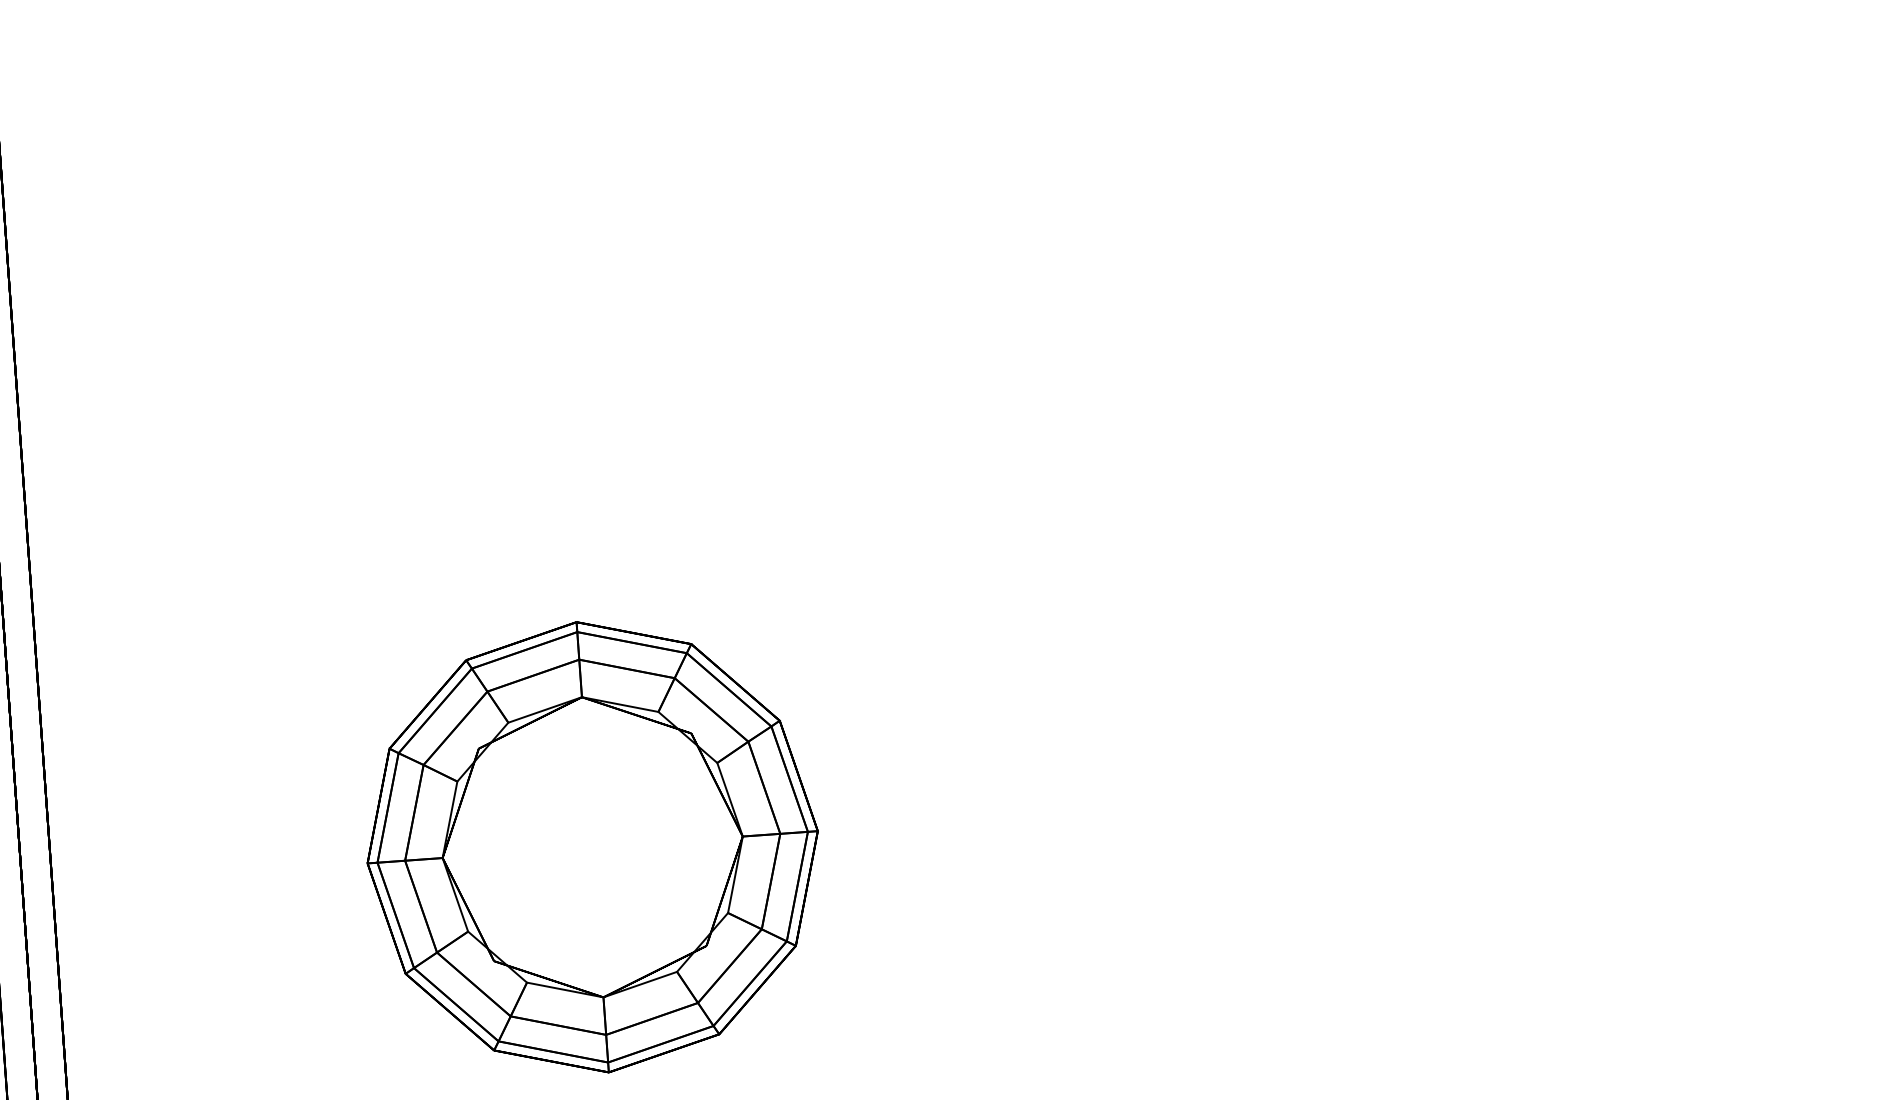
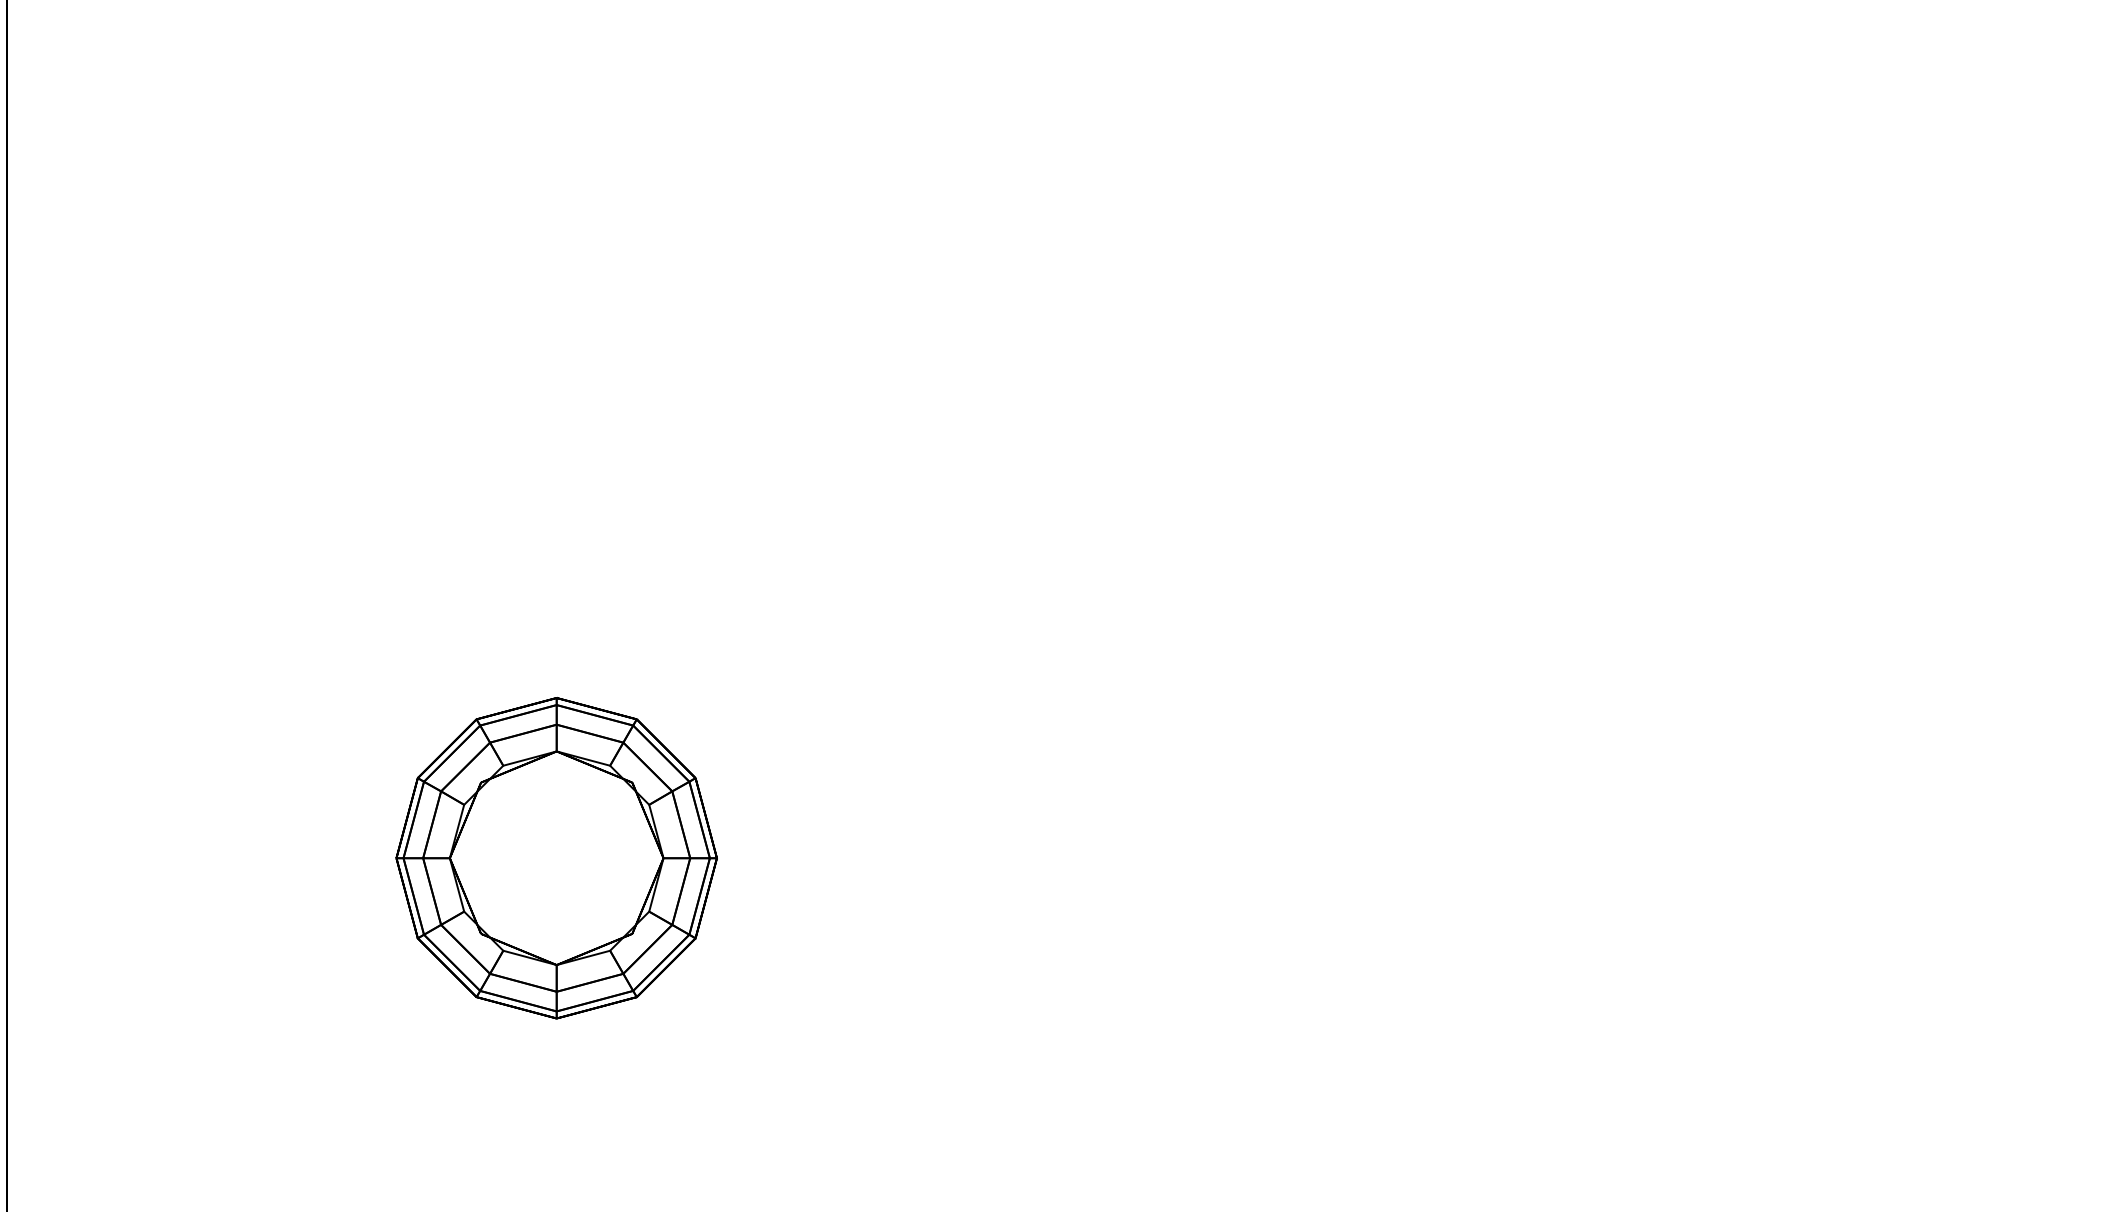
part: (592, 847) -> (556, 858), size x0.7

